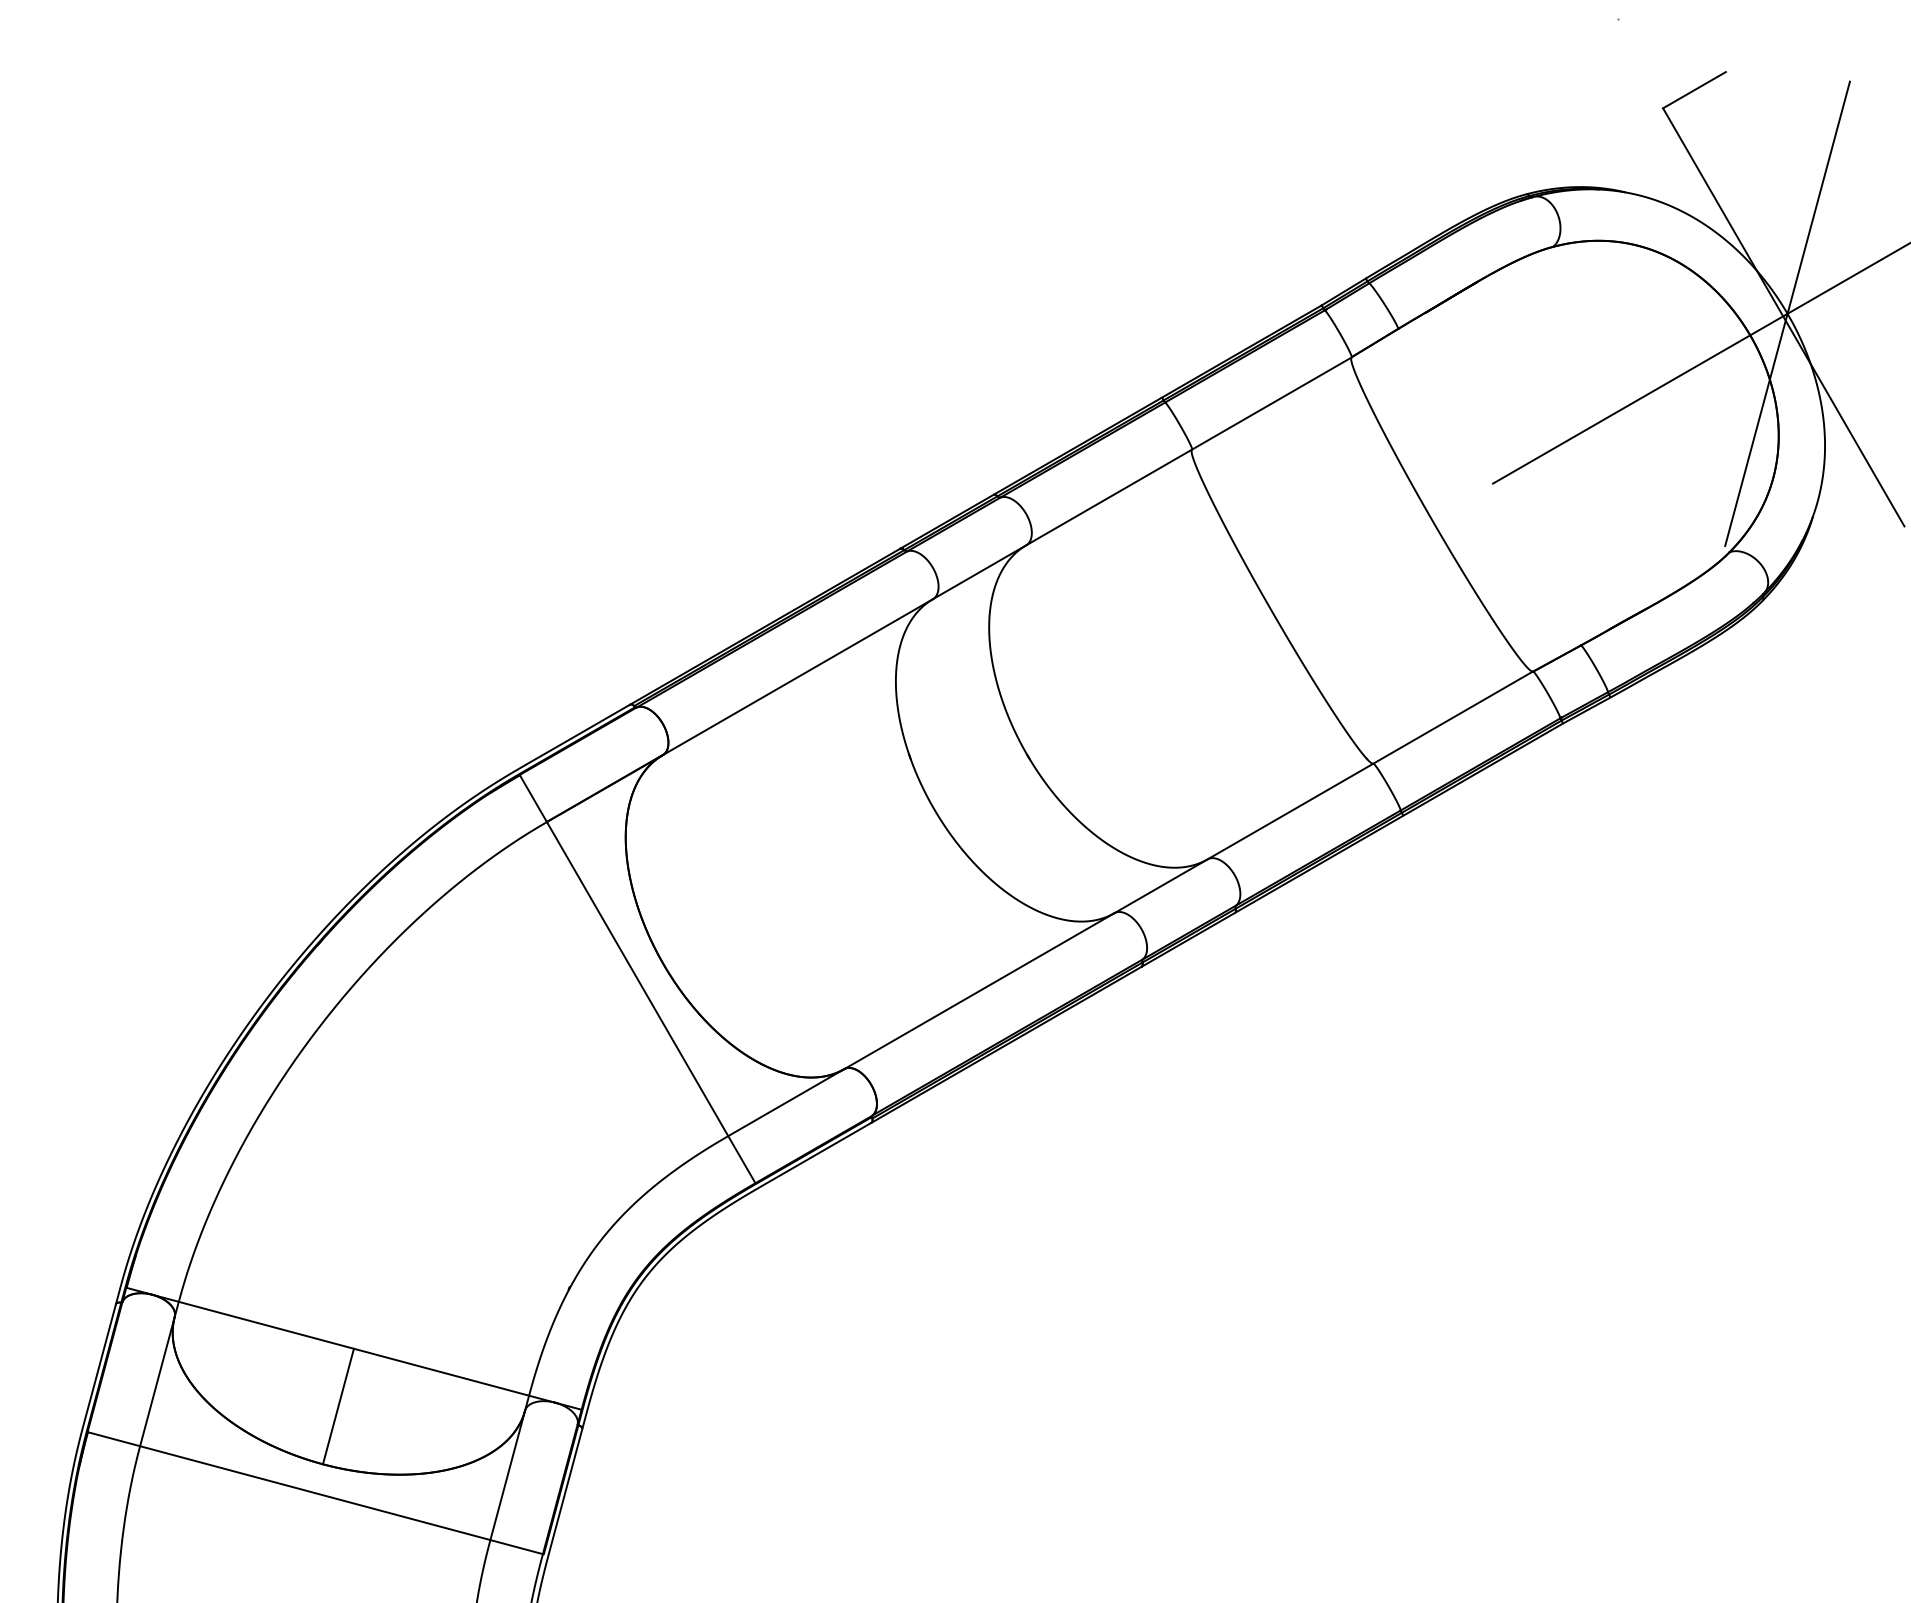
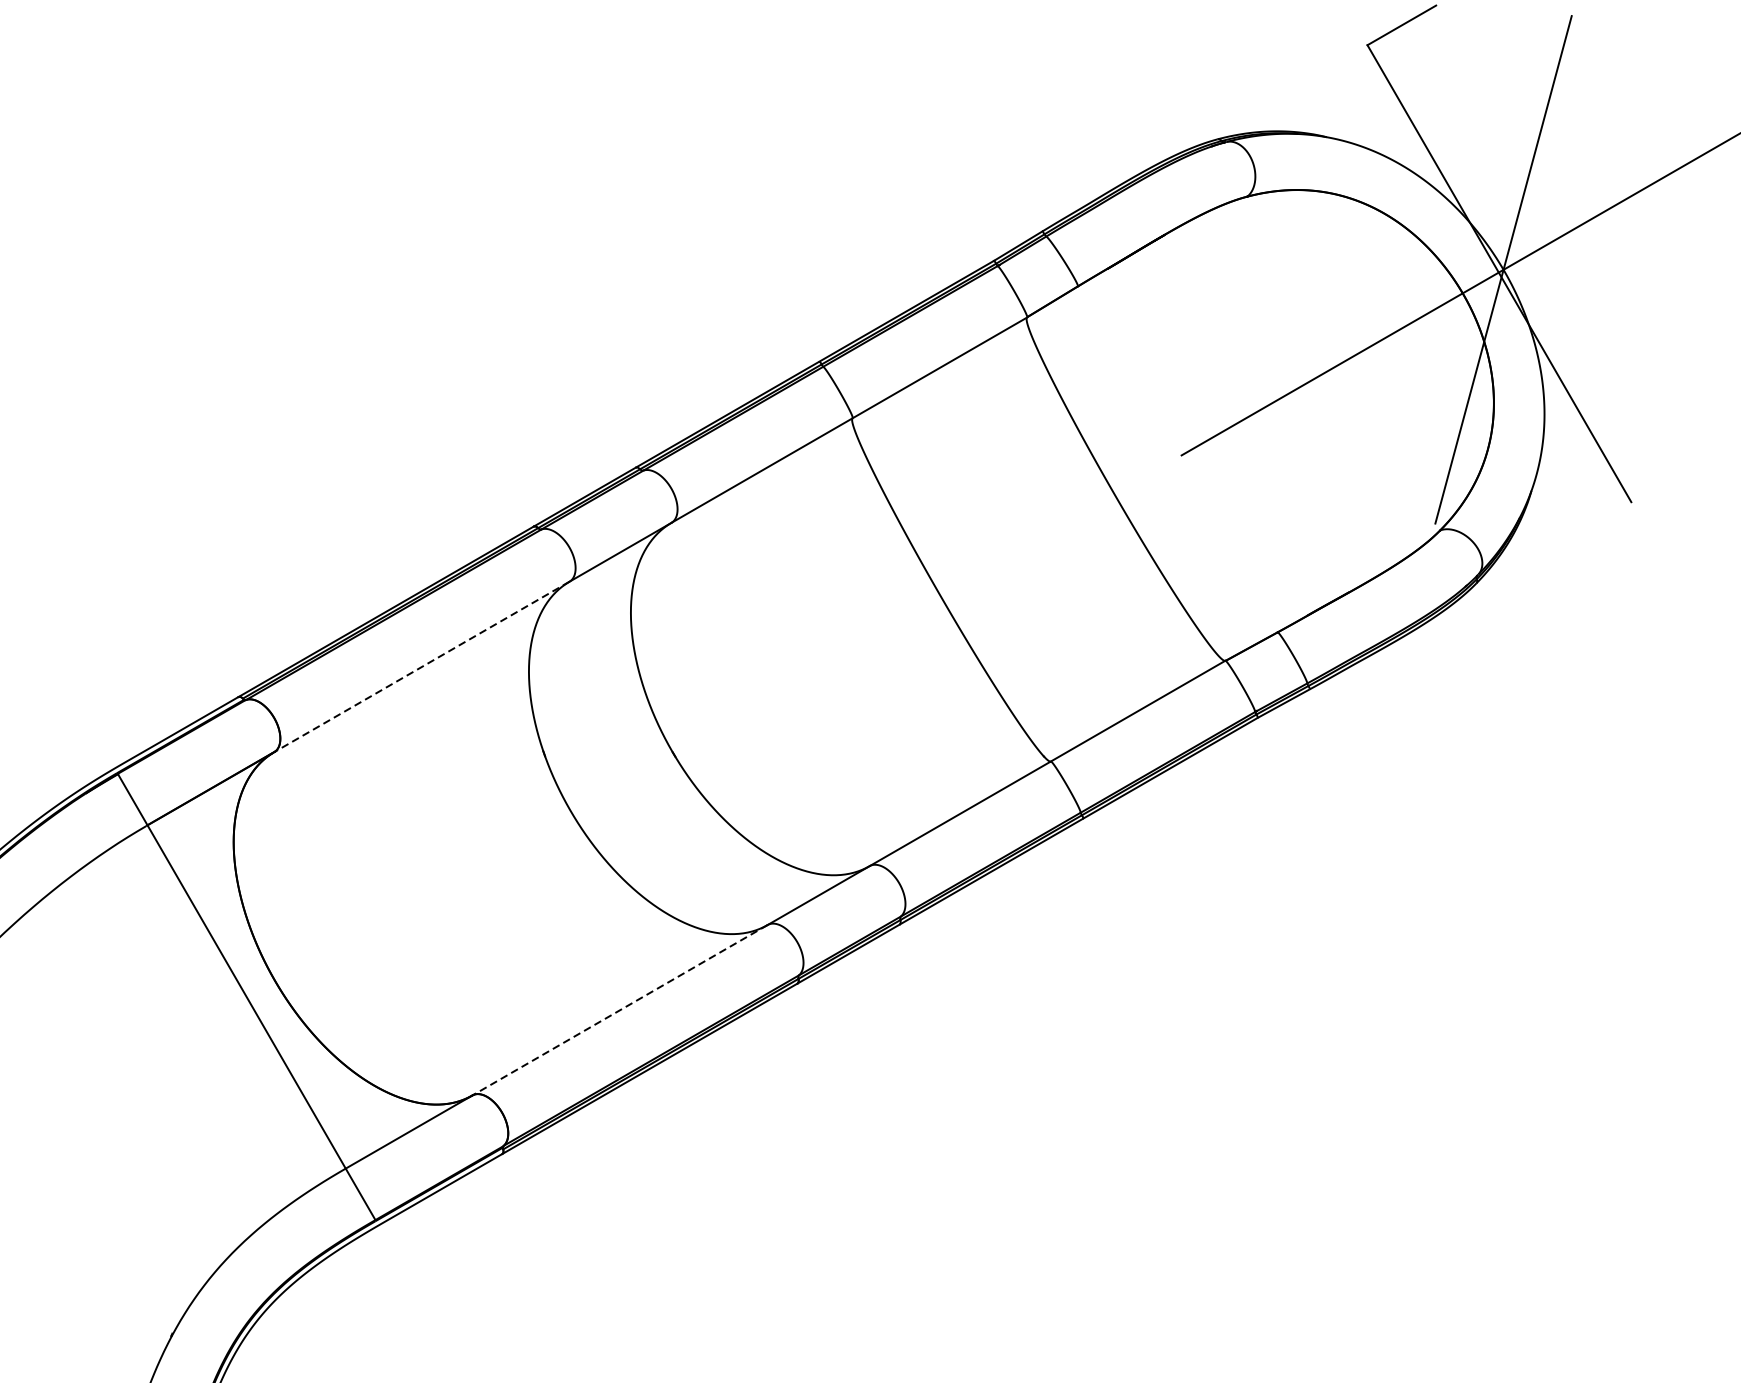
line: (797, 677) -> (421, 667), solid -> dashed
line: (979, 991) -> (620, 1010), solid -> dashed

